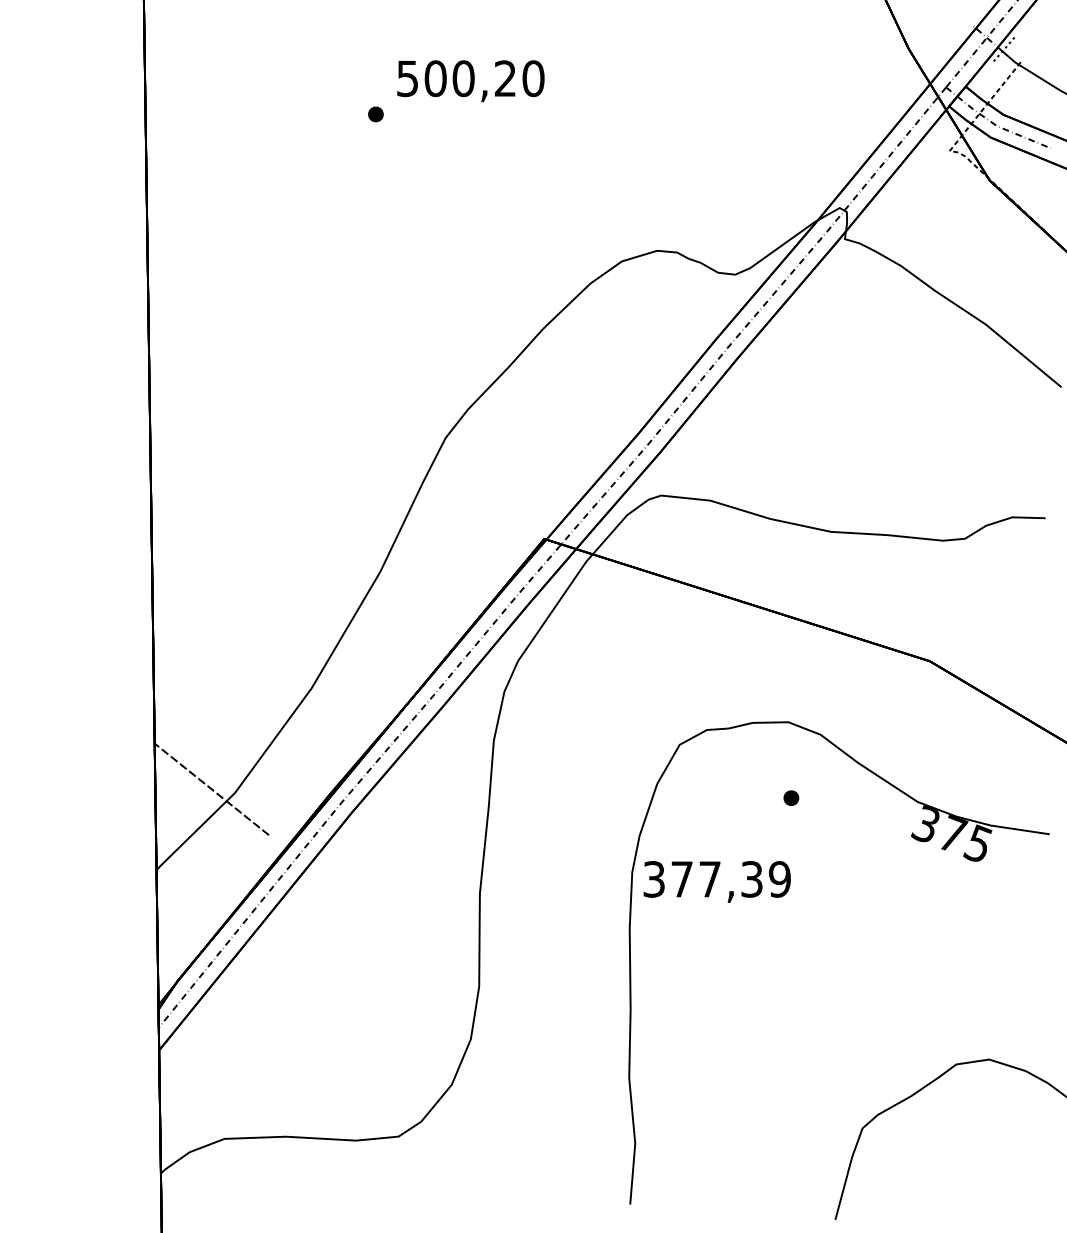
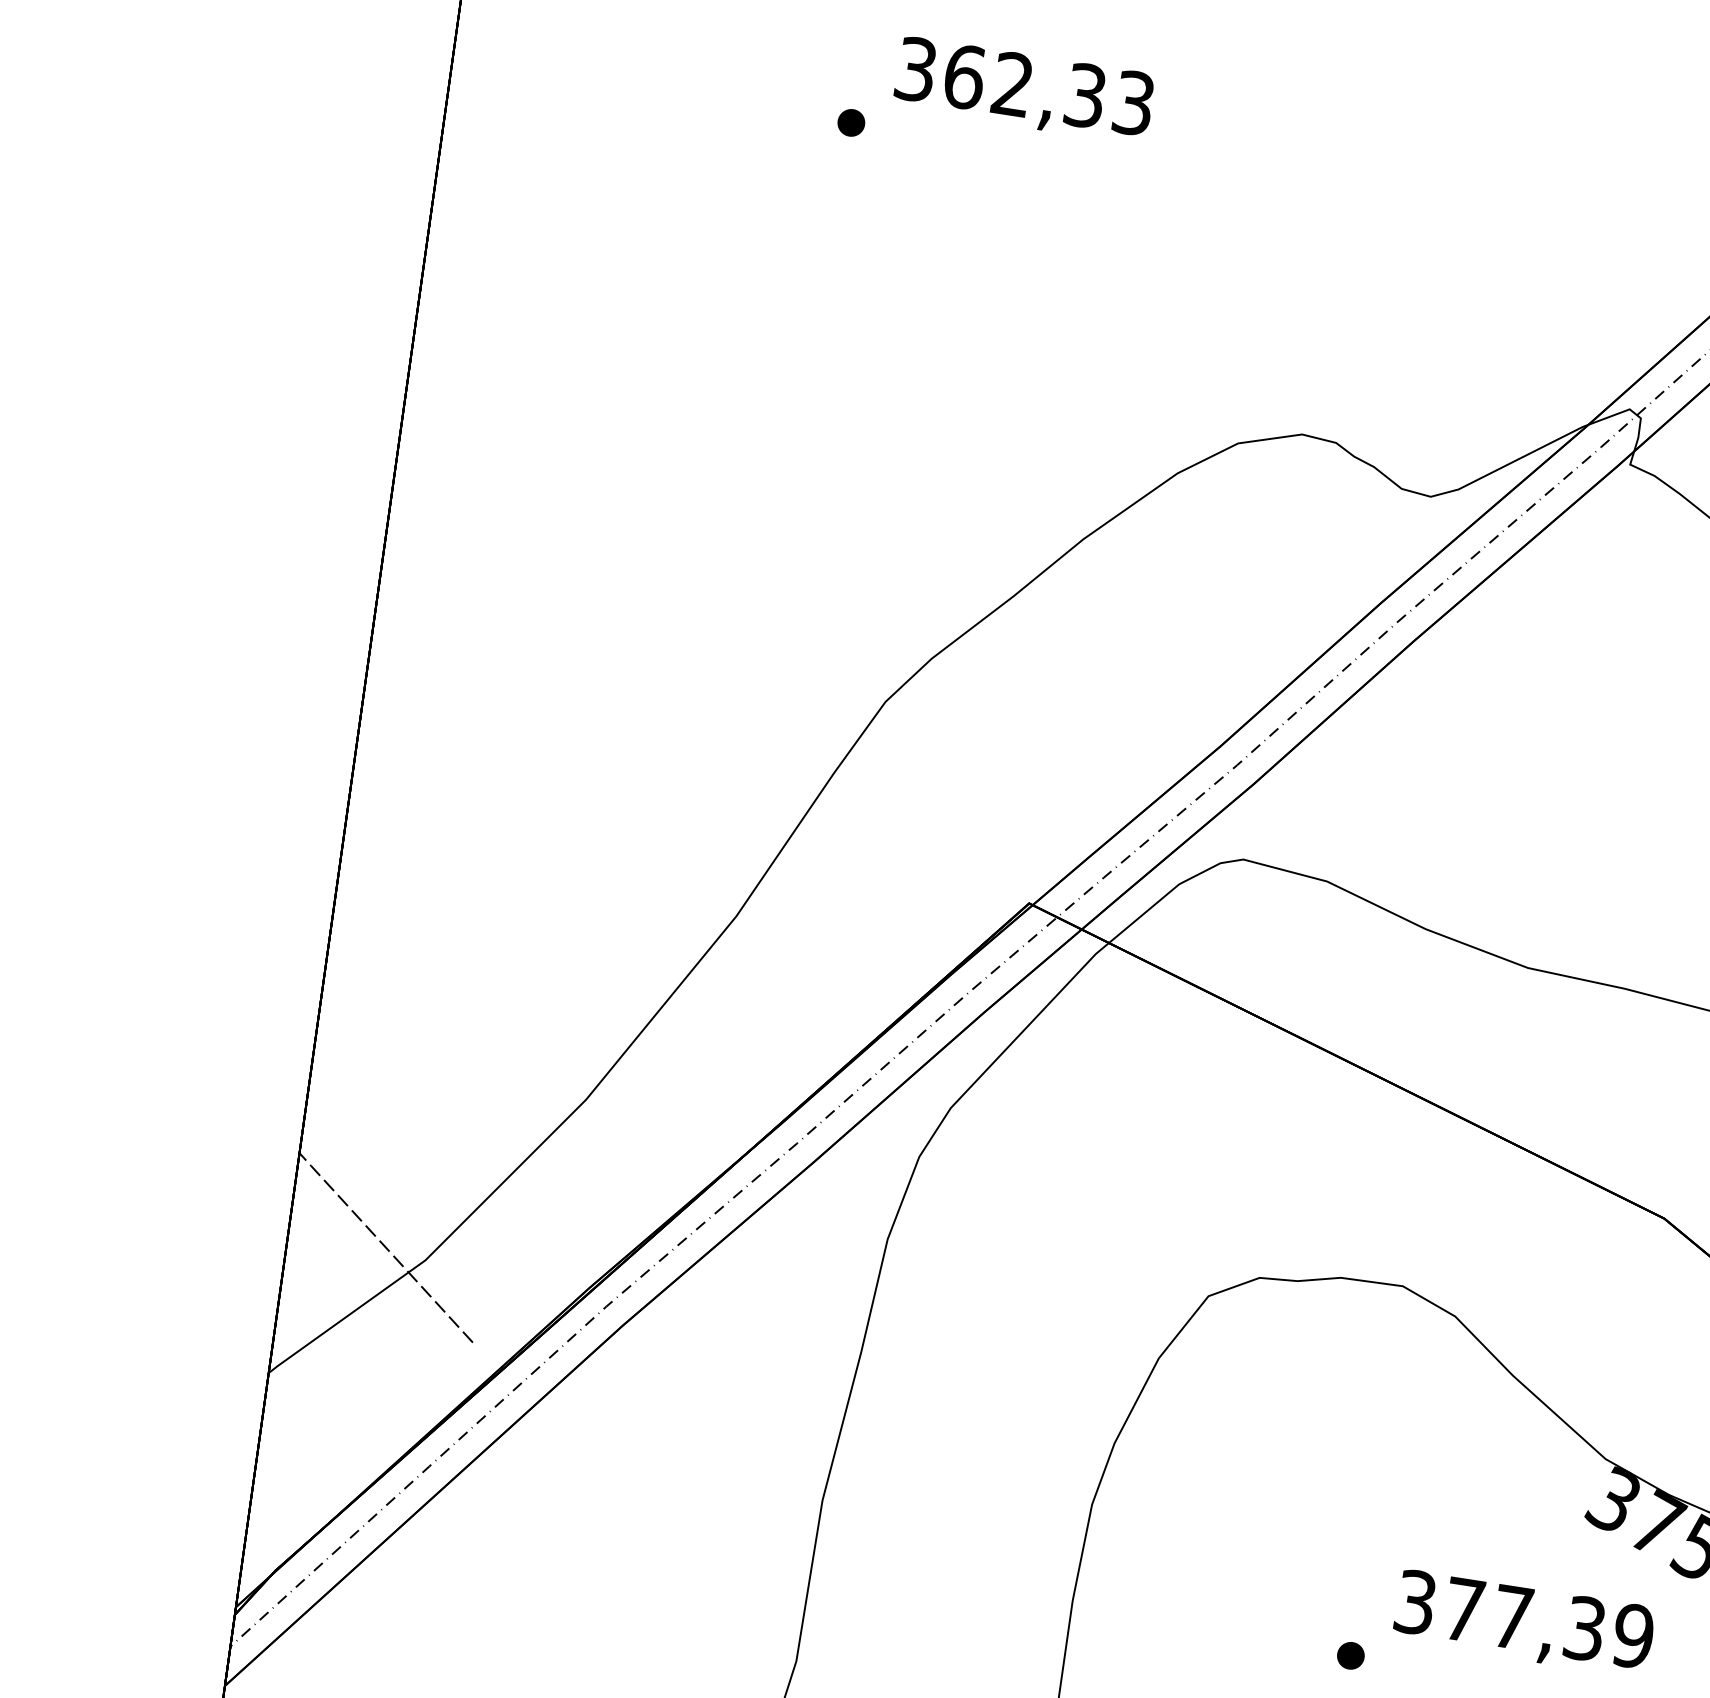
text: (470, 78) -> (1024, 85), 500,20 -> 362,33
part: (791, 797) -> (1351, 1654), moved
text: (716, 881) -> (1522, 1622), moved

